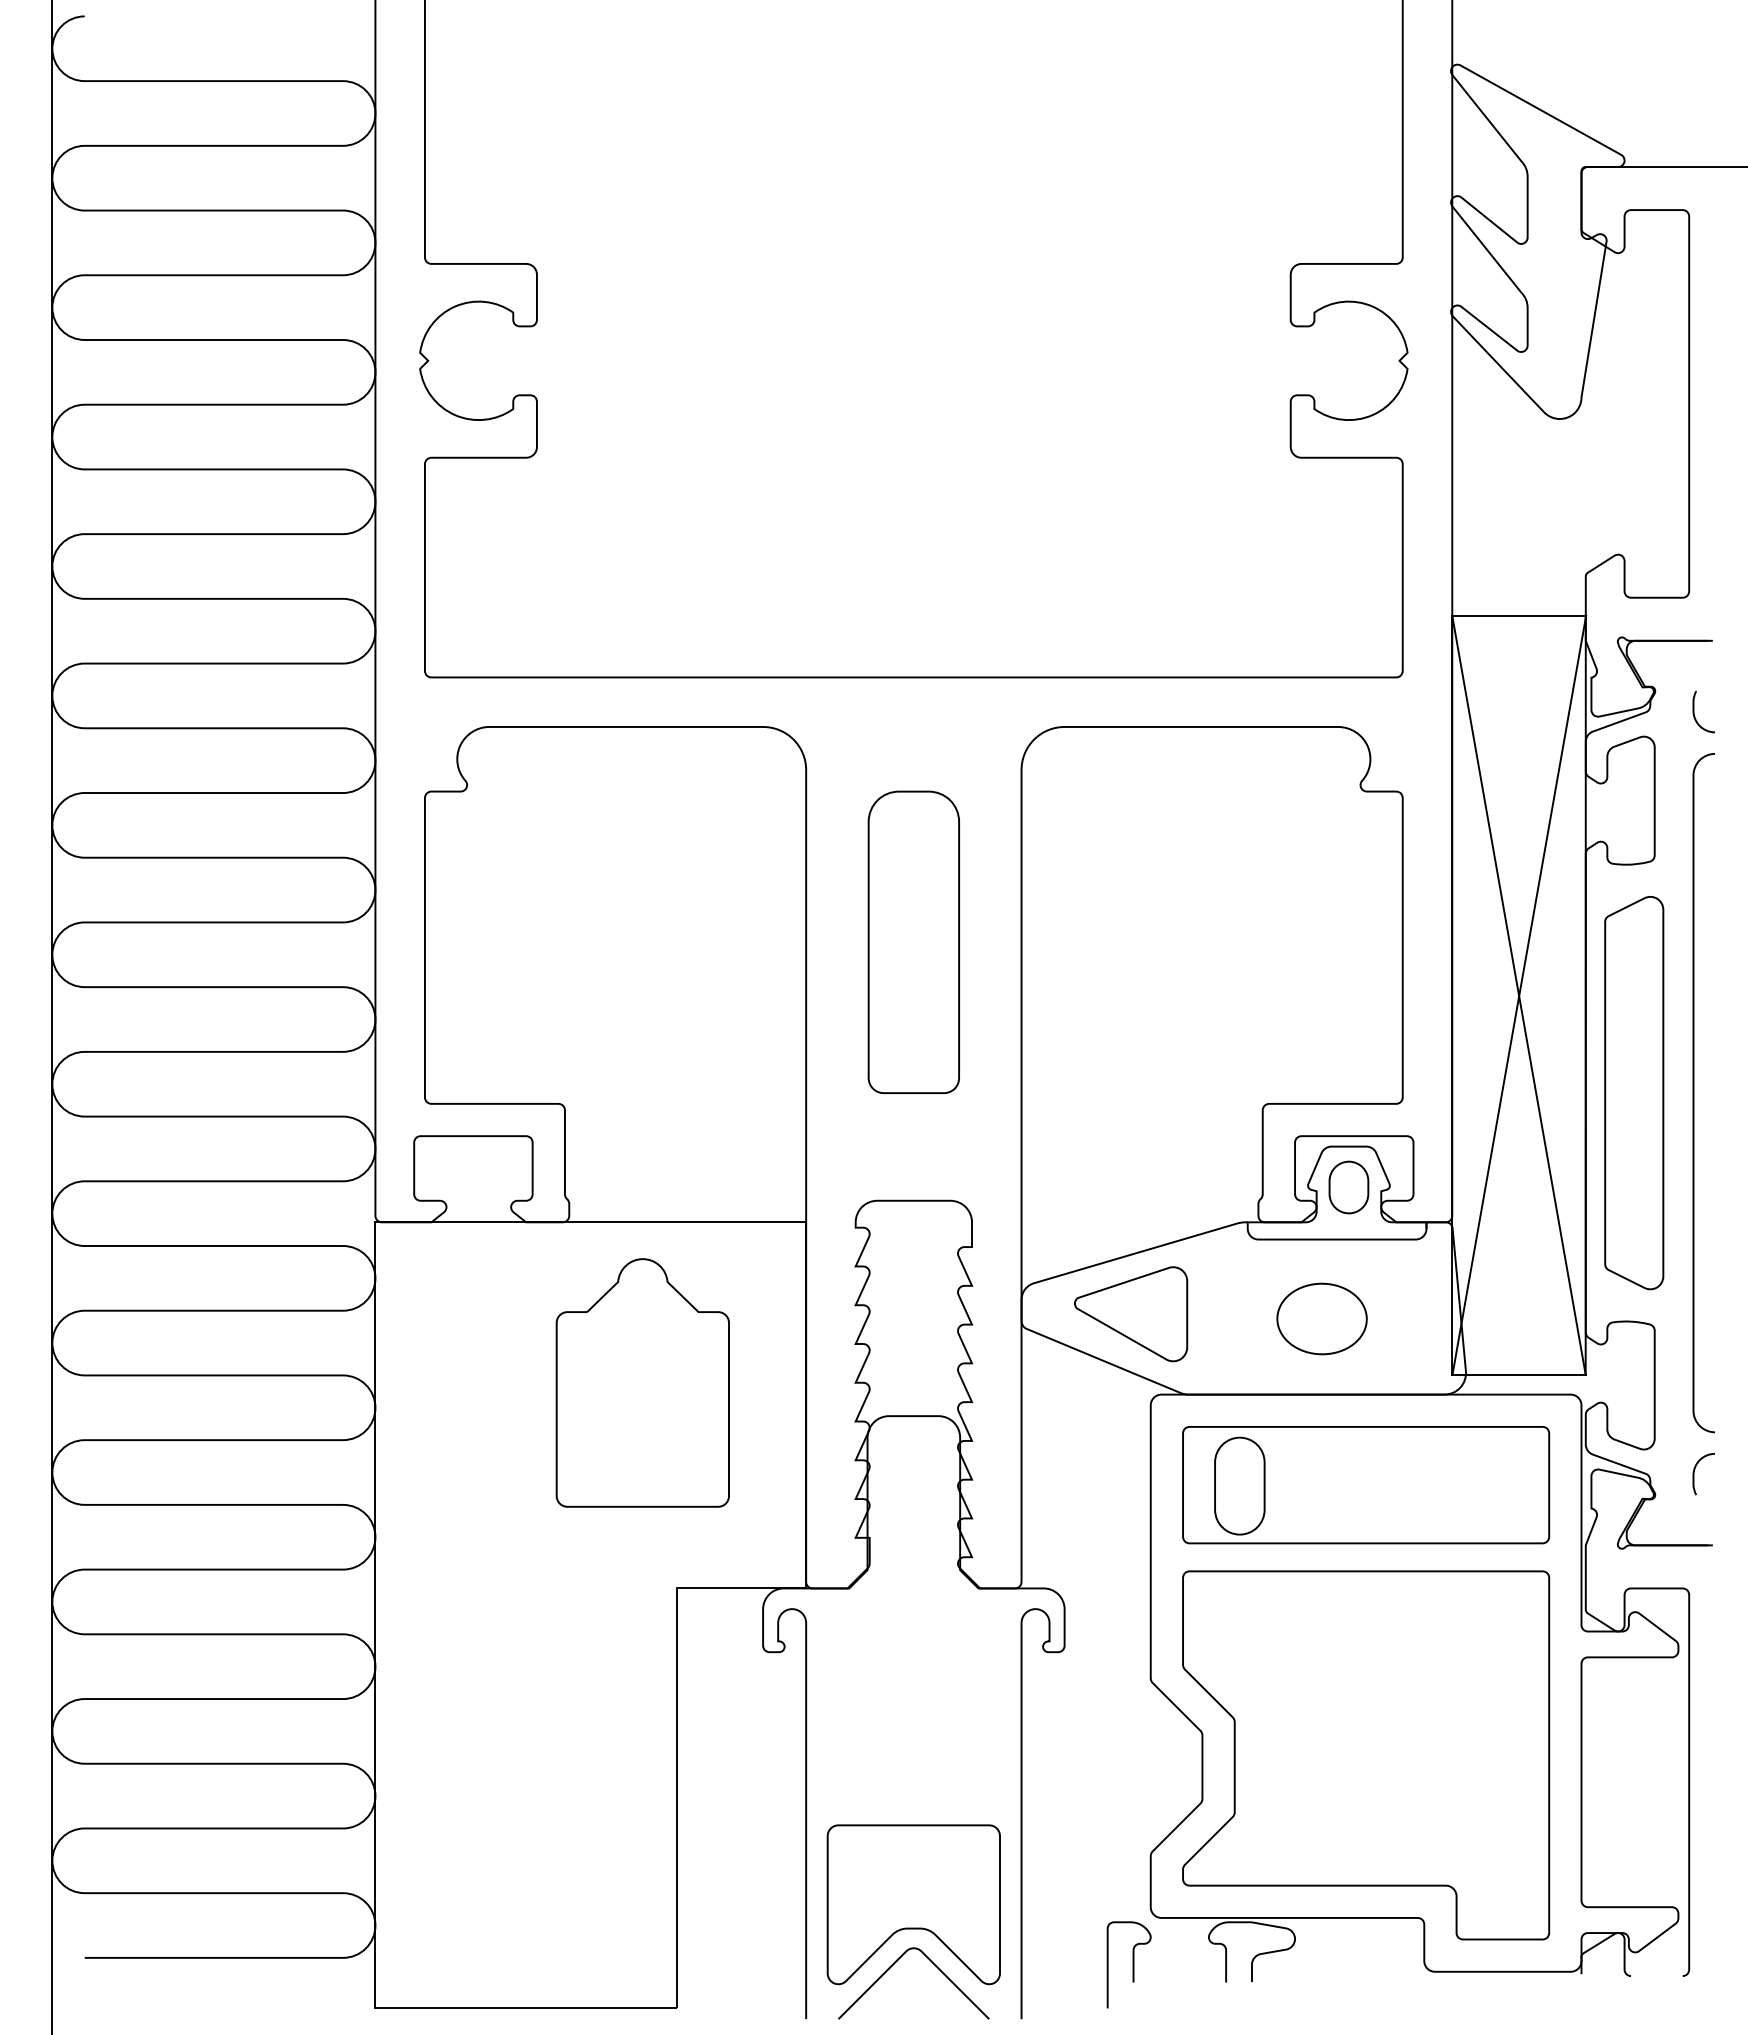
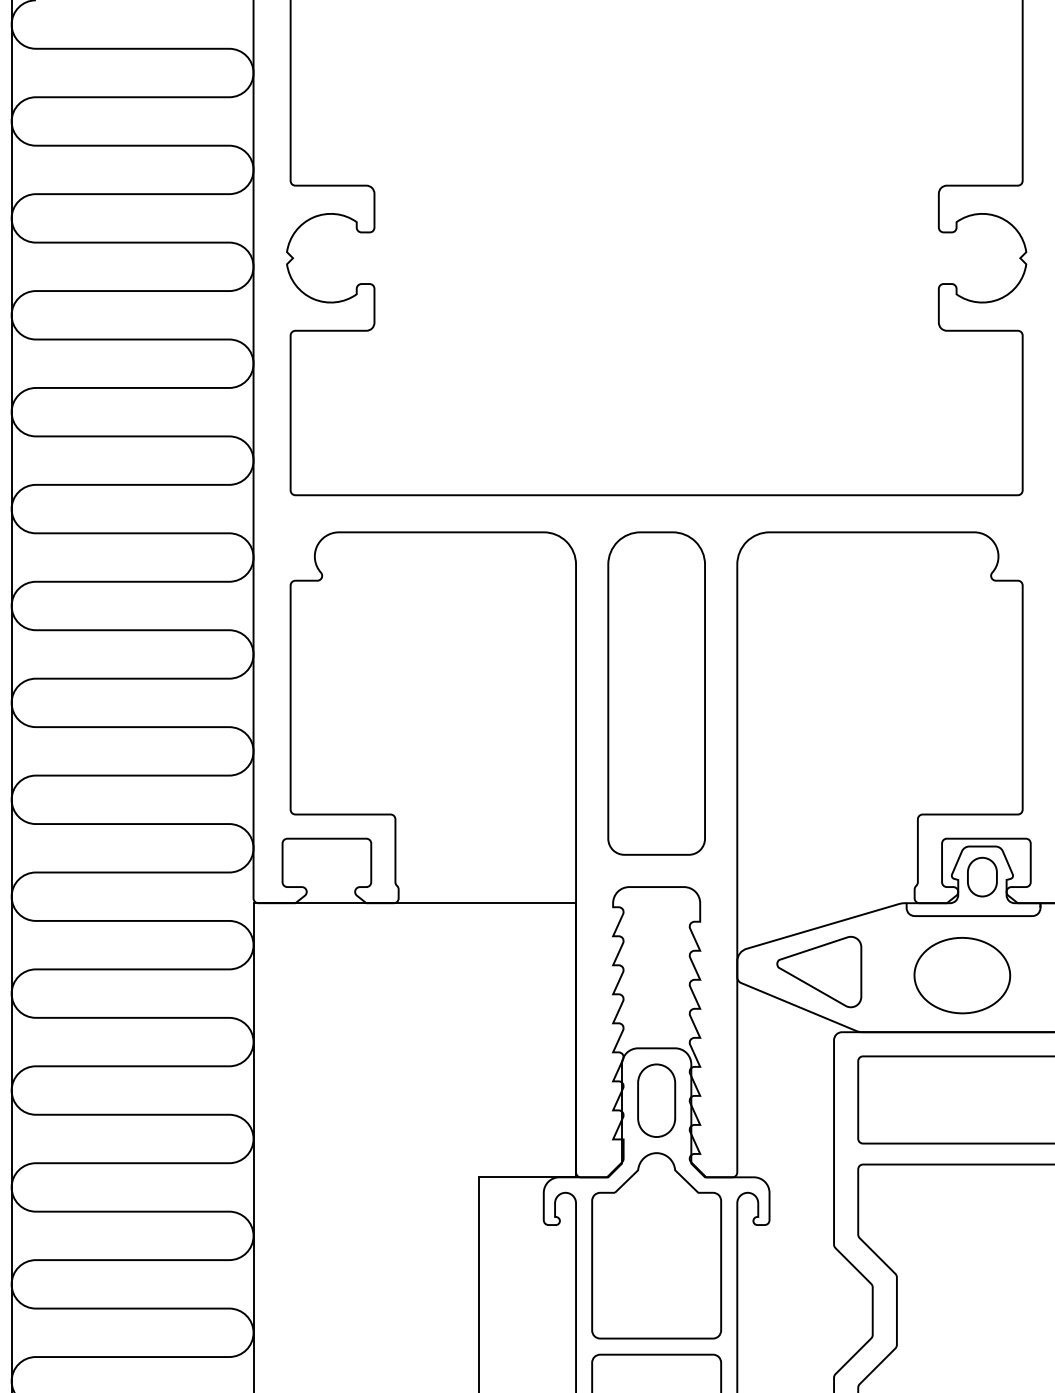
part: (913, 942) -> (656, 693), size x1.43
part: (1321, 1318) -> (961, 975), size x1.43
part: (642, 1382) -> (656, 1245), moved
part: (1239, 1485) -> (656, 1100), moved

